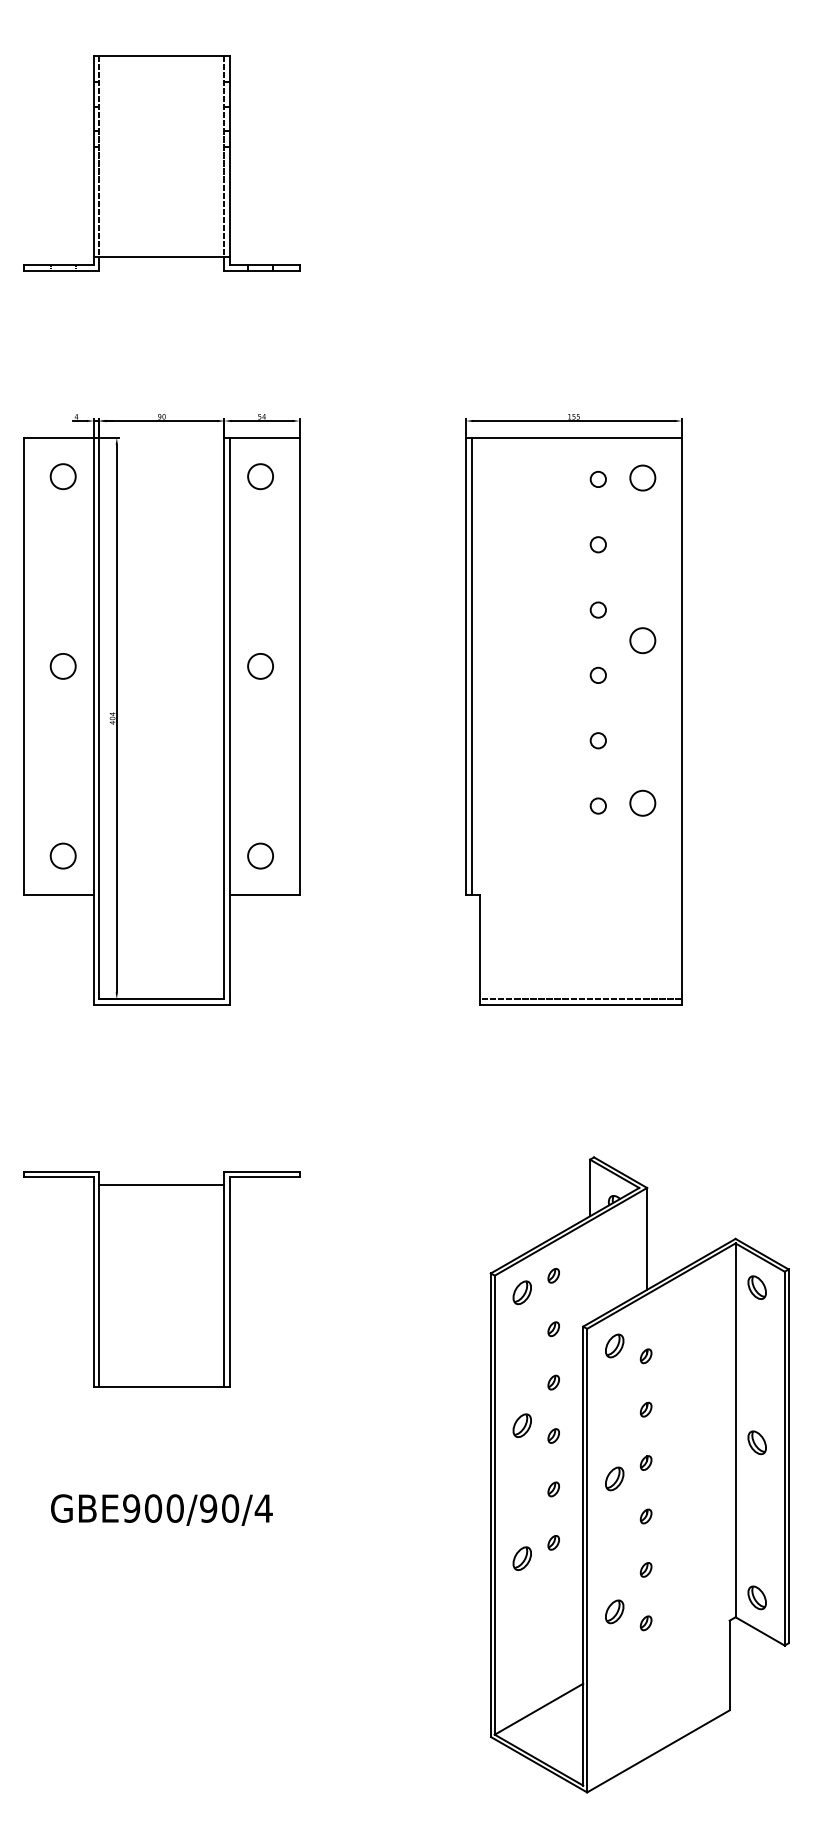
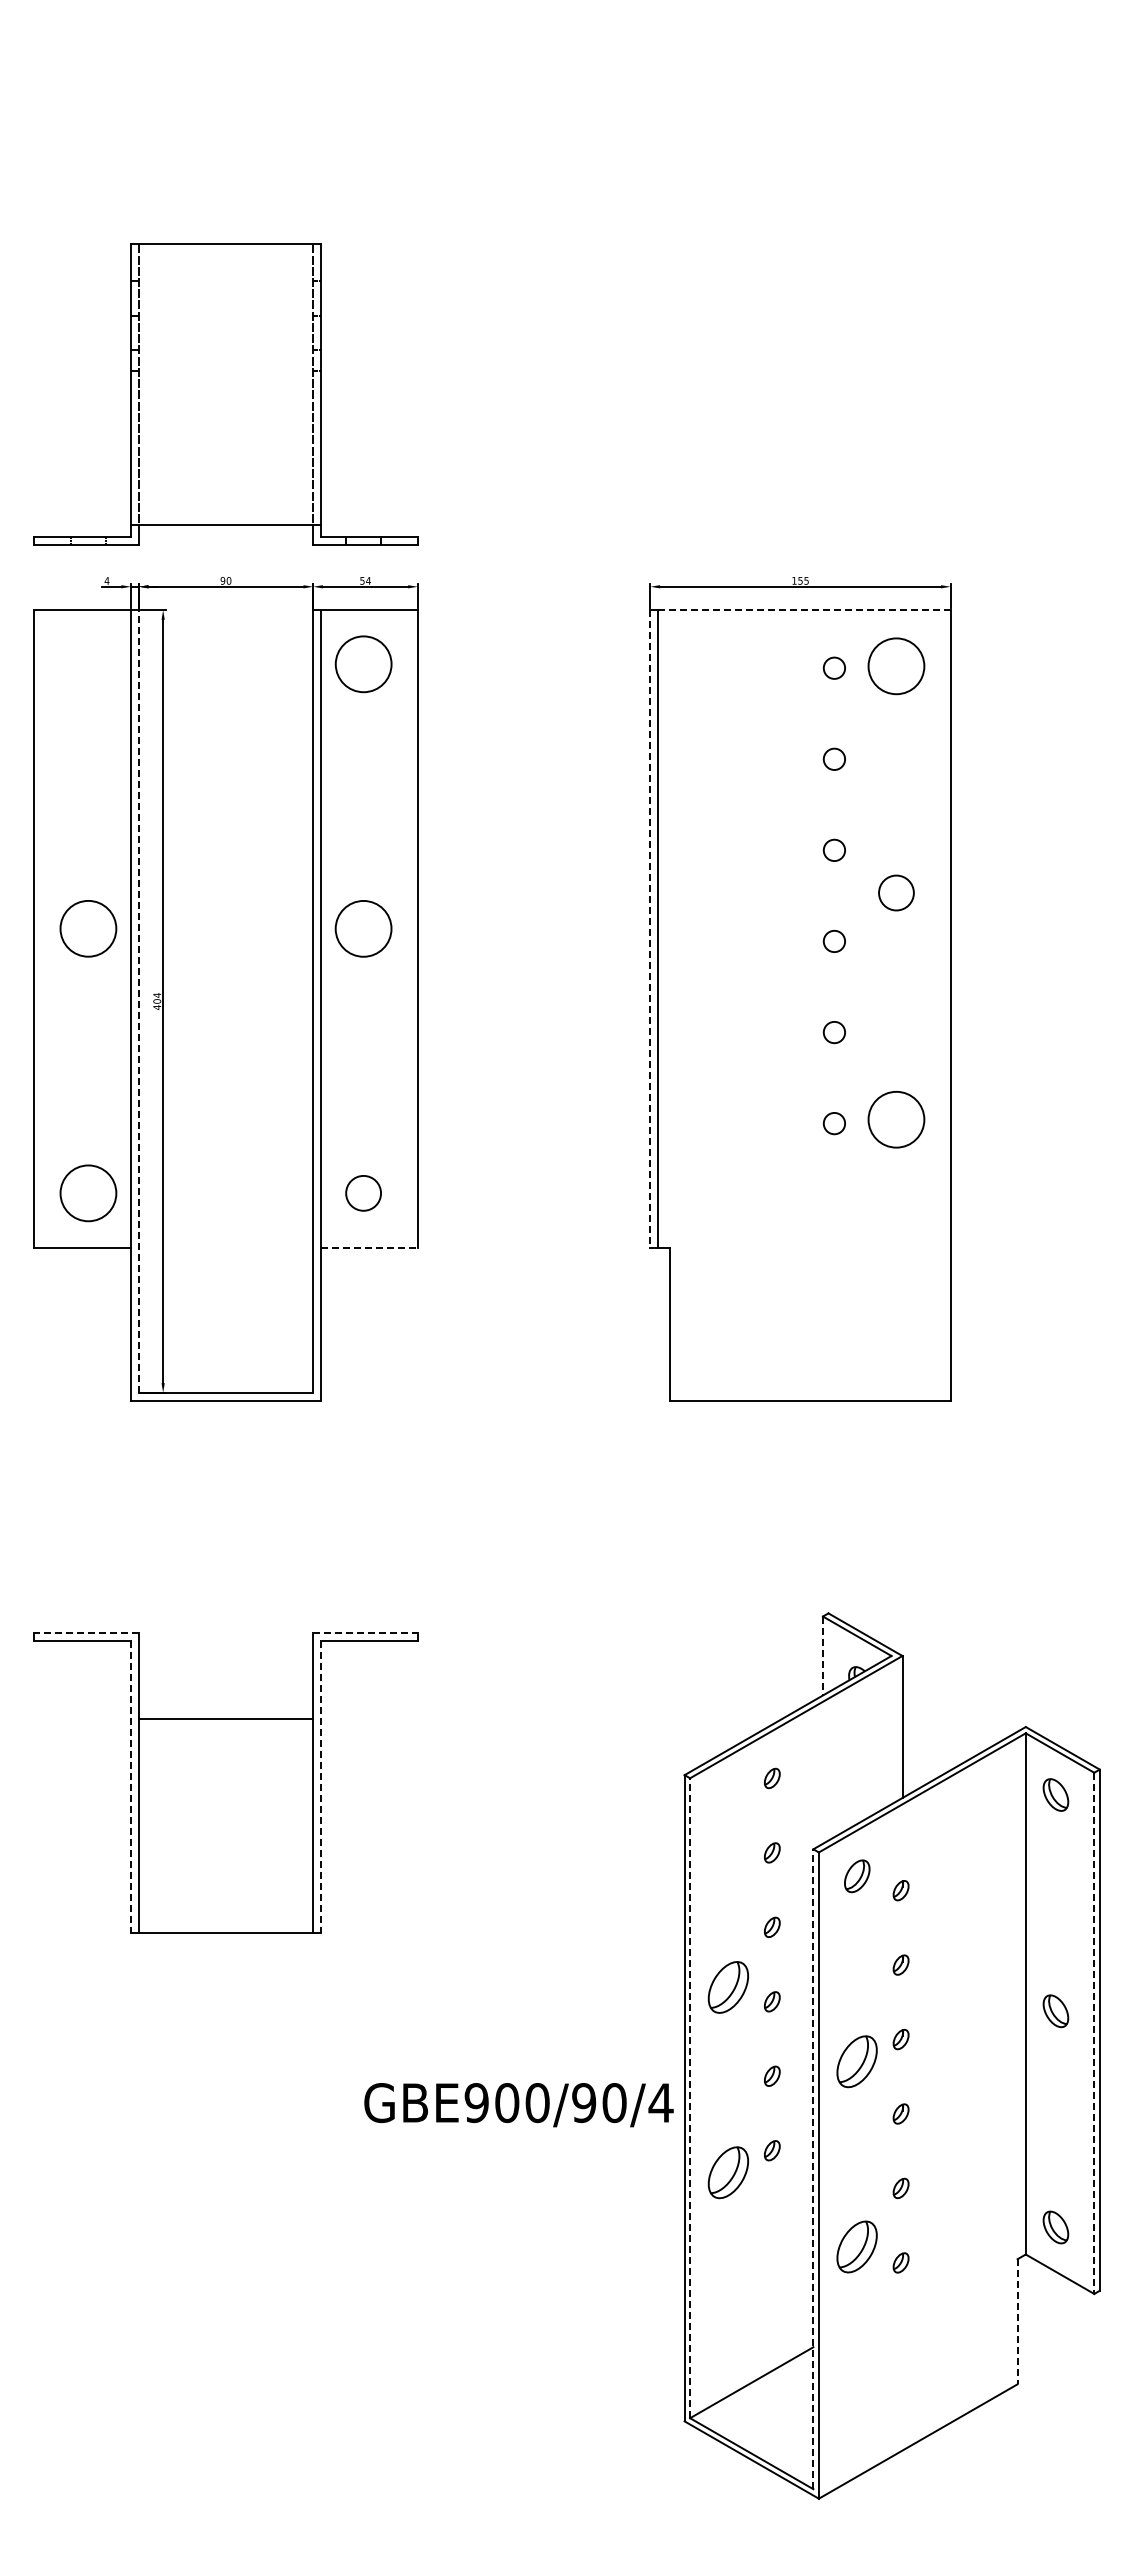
part: (161, 163) -> (225, 394), moved
line: (576, 438) -> (804, 610), solid -> dashed
circle: (63, 476) -> (88, 664), removed
circle: (260, 476) -> (363, 664), size x1.6
circle: (642, 477) -> (896, 665), size x1.6
circle: (63, 666) -> (88, 928), size x1.6
circle: (260, 666) -> (363, 928), size x1.6
line: (466, 666) -> (650, 928), solid -> dashed
line: (99, 717) -> (138, 1000), solid -> dashed
circle: (642, 803) -> (896, 1119), size x1.6
circle: (63, 855) -> (88, 1192), size x1.6
line: (264, 894) -> (369, 1247), solid -> dashed
line: (580, 998) -> (809, 1392), removed
line: (61, 1171) -> (86, 1633), solid -> dashed
line: (262, 1171) -> (366, 1633), solid -> dashed
line: (161, 1185) -> (225, 1718), moved
line: (590, 1188) -> (823, 1656), solid -> dashed
line: (94, 1282) -> (131, 1787), solid -> dashed
line: (229, 1282) -> (320, 1787), solid -> dashed
part: (522, 1292) -> (728, 1801), removed
part: (522, 1425) -> (728, 1987), size x1.6
line: (784, 1458) -> (1094, 2033), solid -> dashed
part: (614, 1478) -> (857, 2061), size x1.6
line: (495, 1505) -> (690, 2098), solid -> dashed
text: (161, 1510) -> (518, 2105), moved
line: (583, 1556) -> (813, 2169), solid -> dashed
part: (522, 1558) -> (728, 2172), size x1.6
part: (614, 1611) -> (857, 2246), size x1.6
line: (729, 1665) -> (1017, 2321), solid -> dashed

